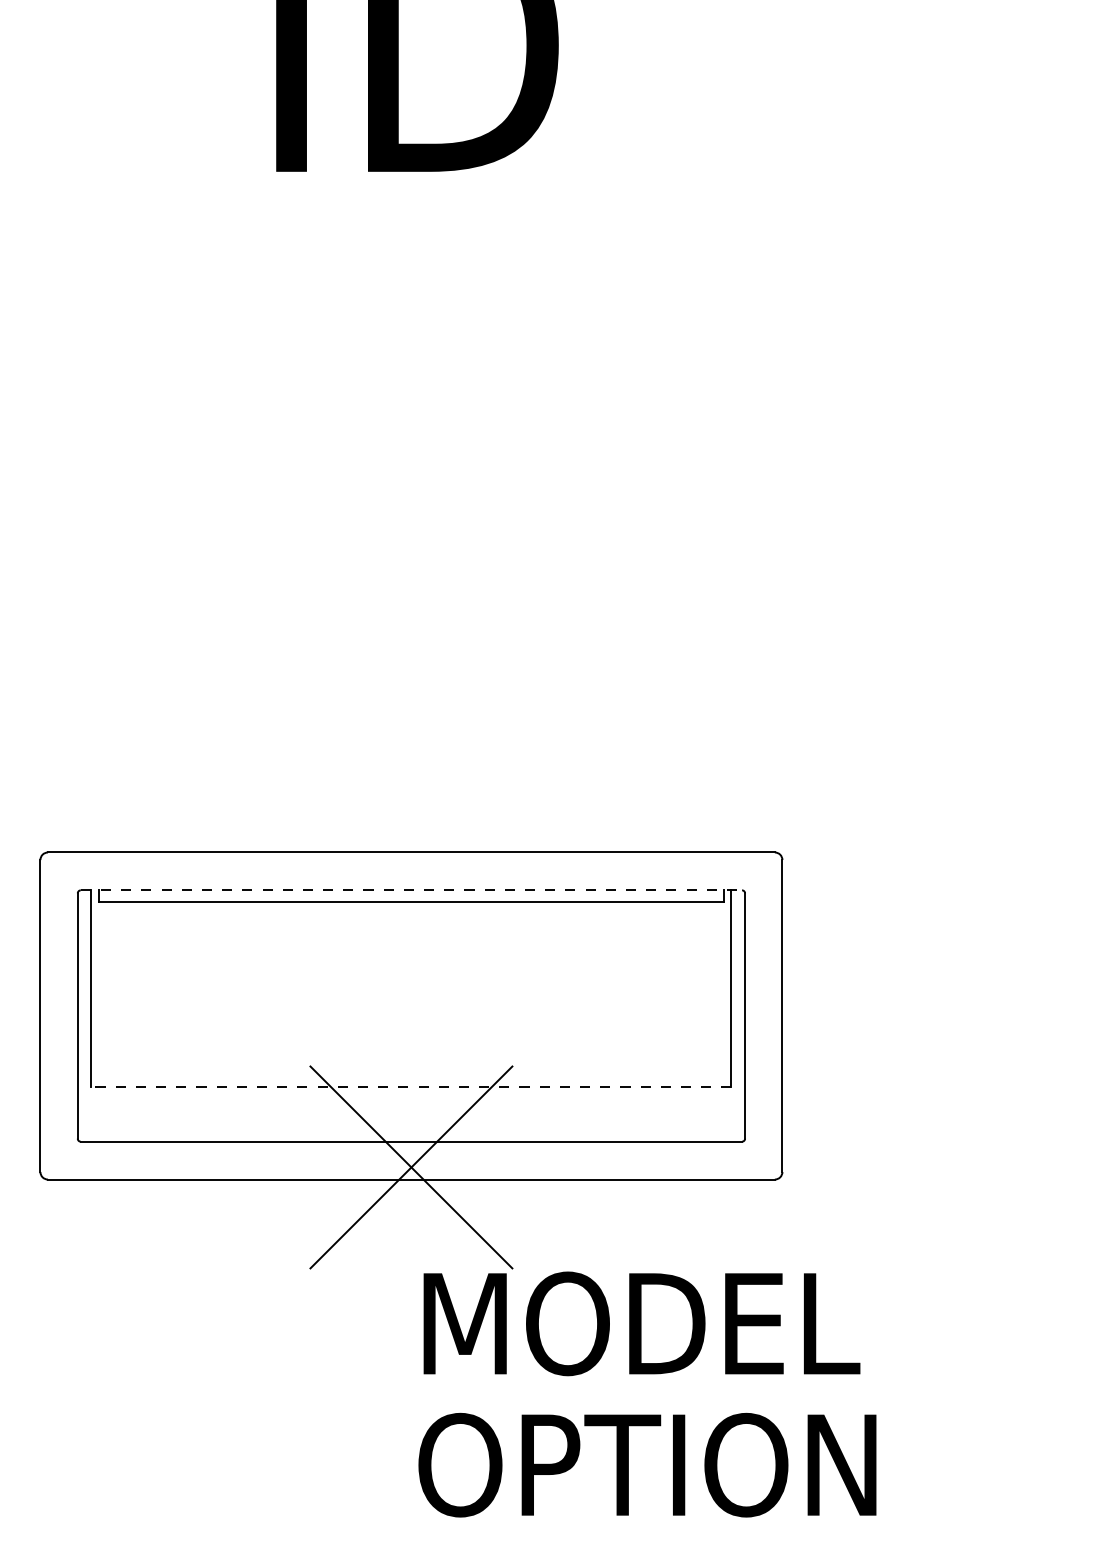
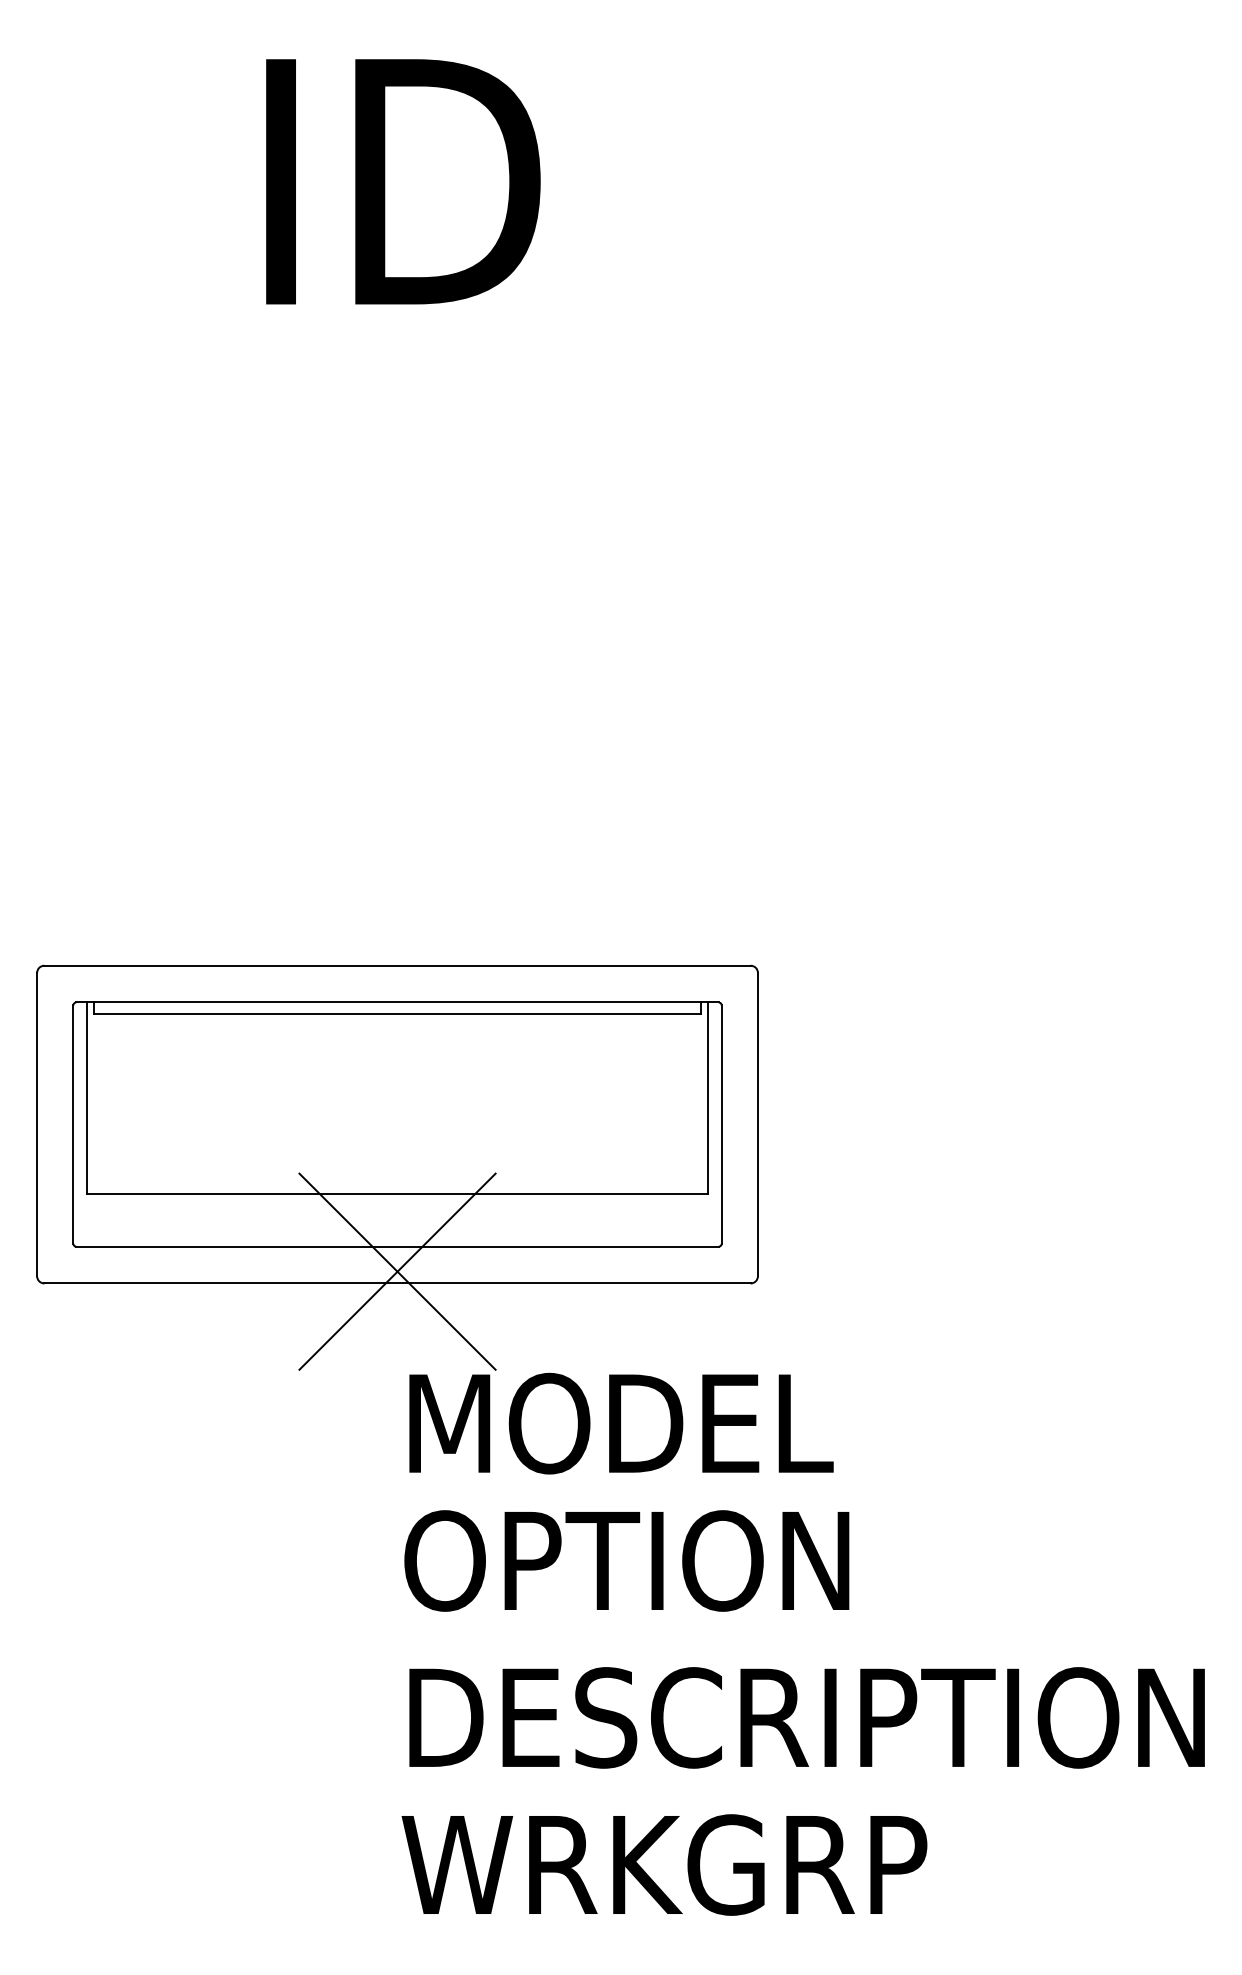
line: (412, 890) -> (398, 1002), dashed -> solid
line: (411, 1086) -> (397, 1193), dashed -> solid

